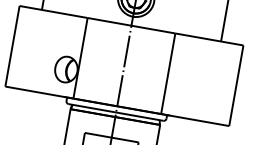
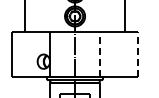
line: (167, 74) -> (99, 54), solid -> dashed
line: (235, 86) -> (137, 54), solid -> dashed

